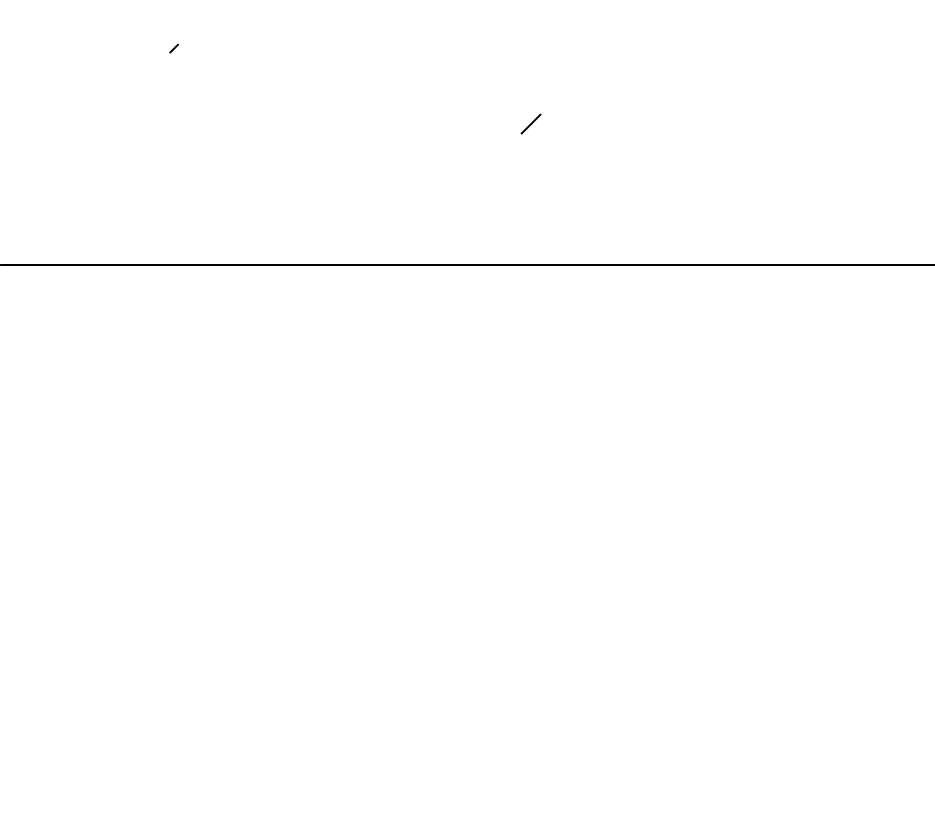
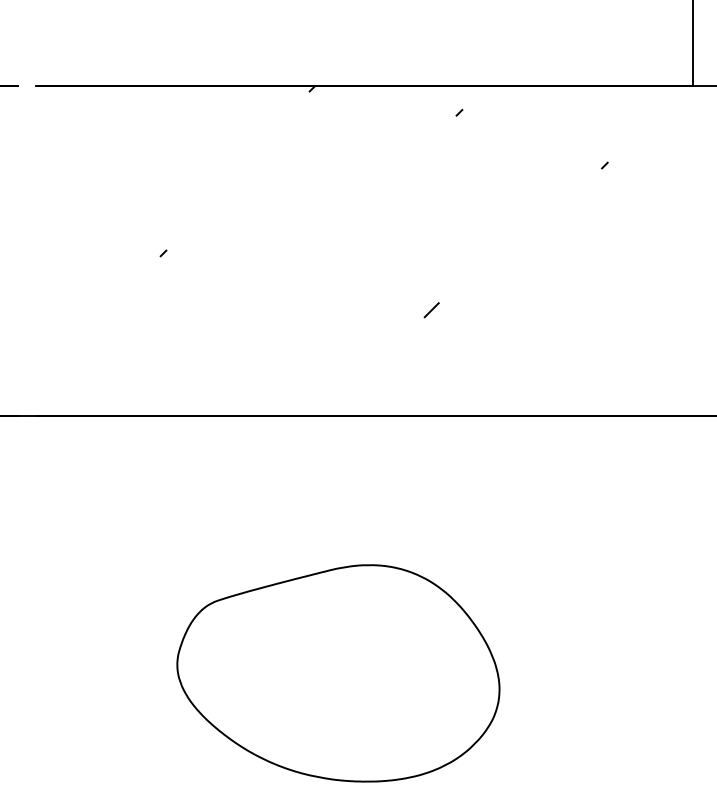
part: (406, 607) -> (338, 673), added

